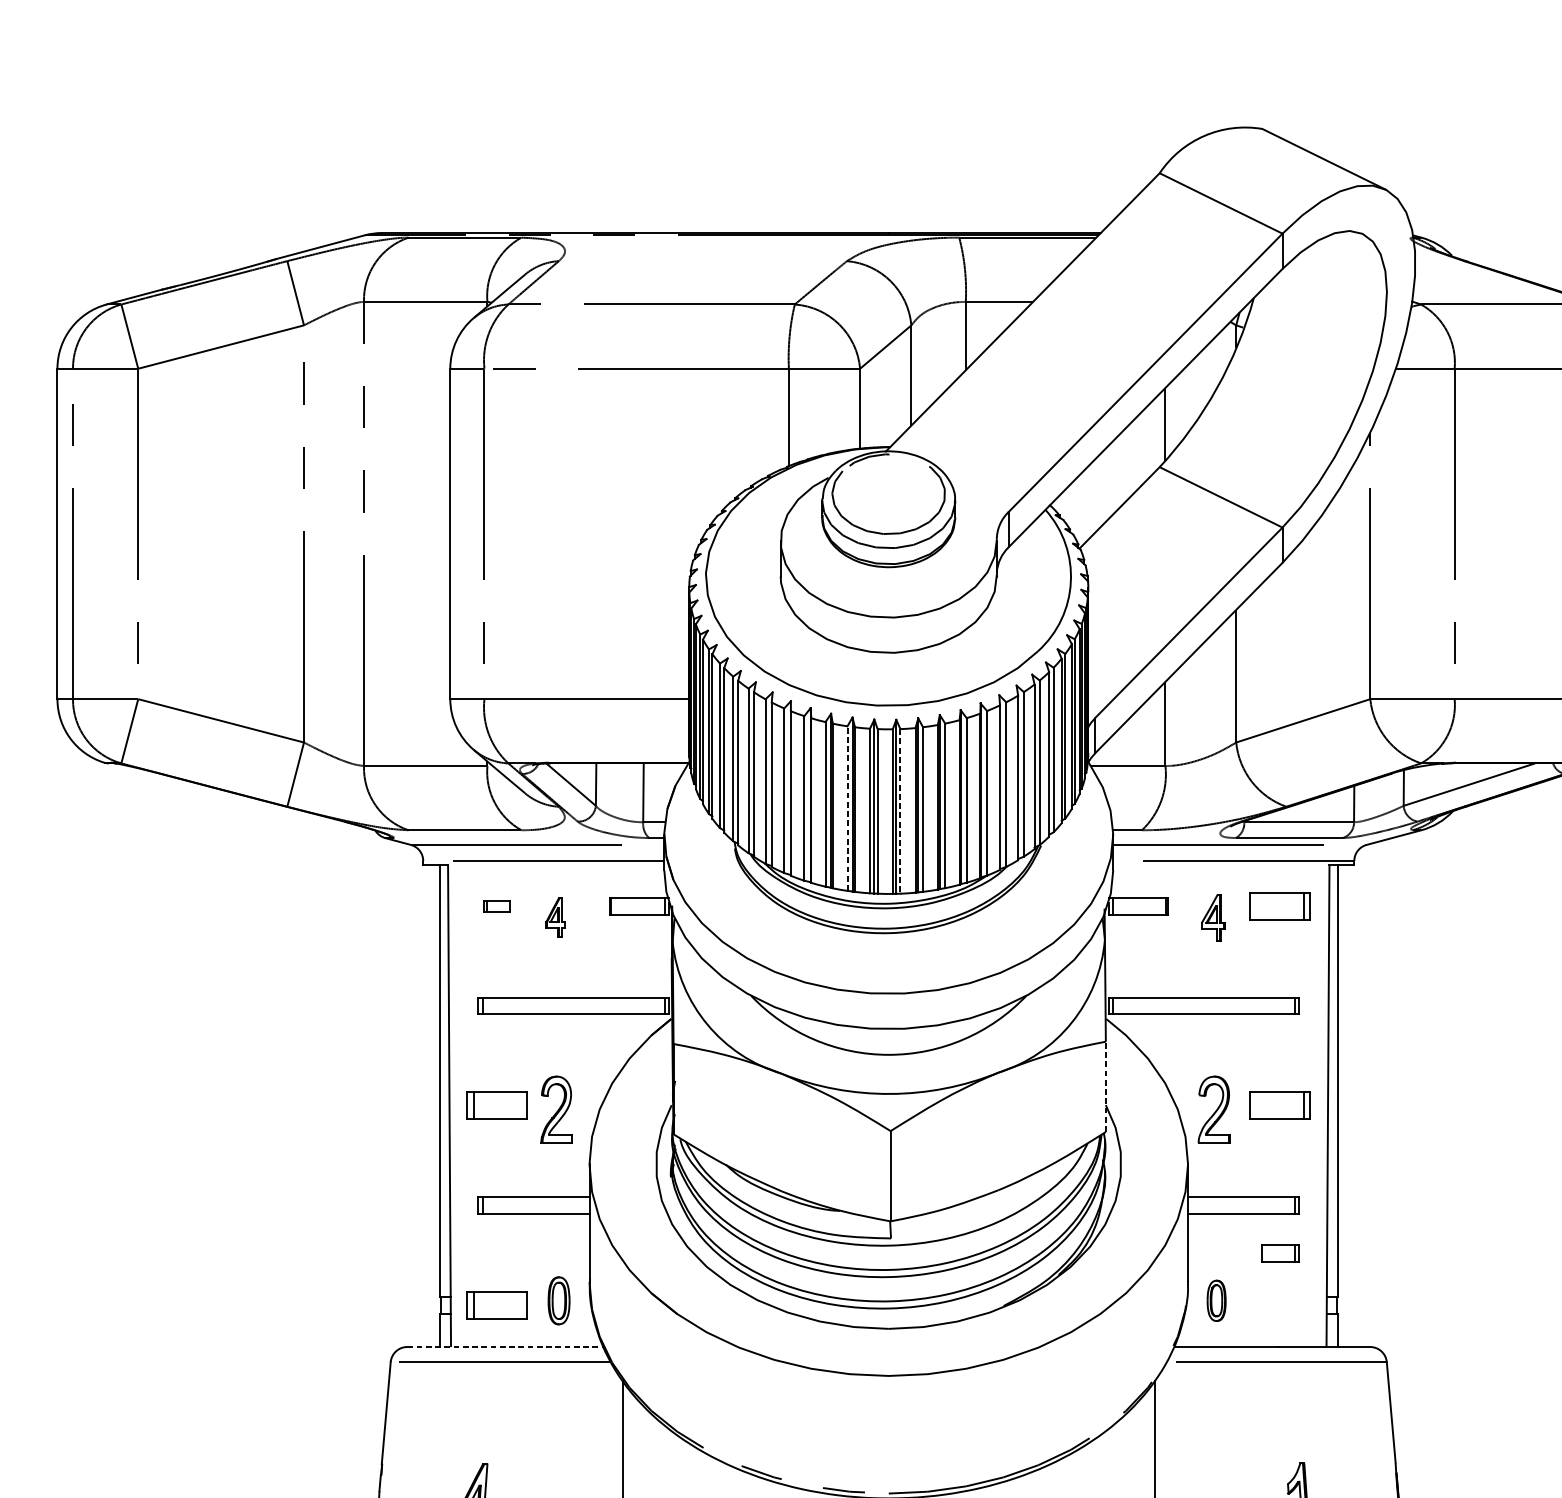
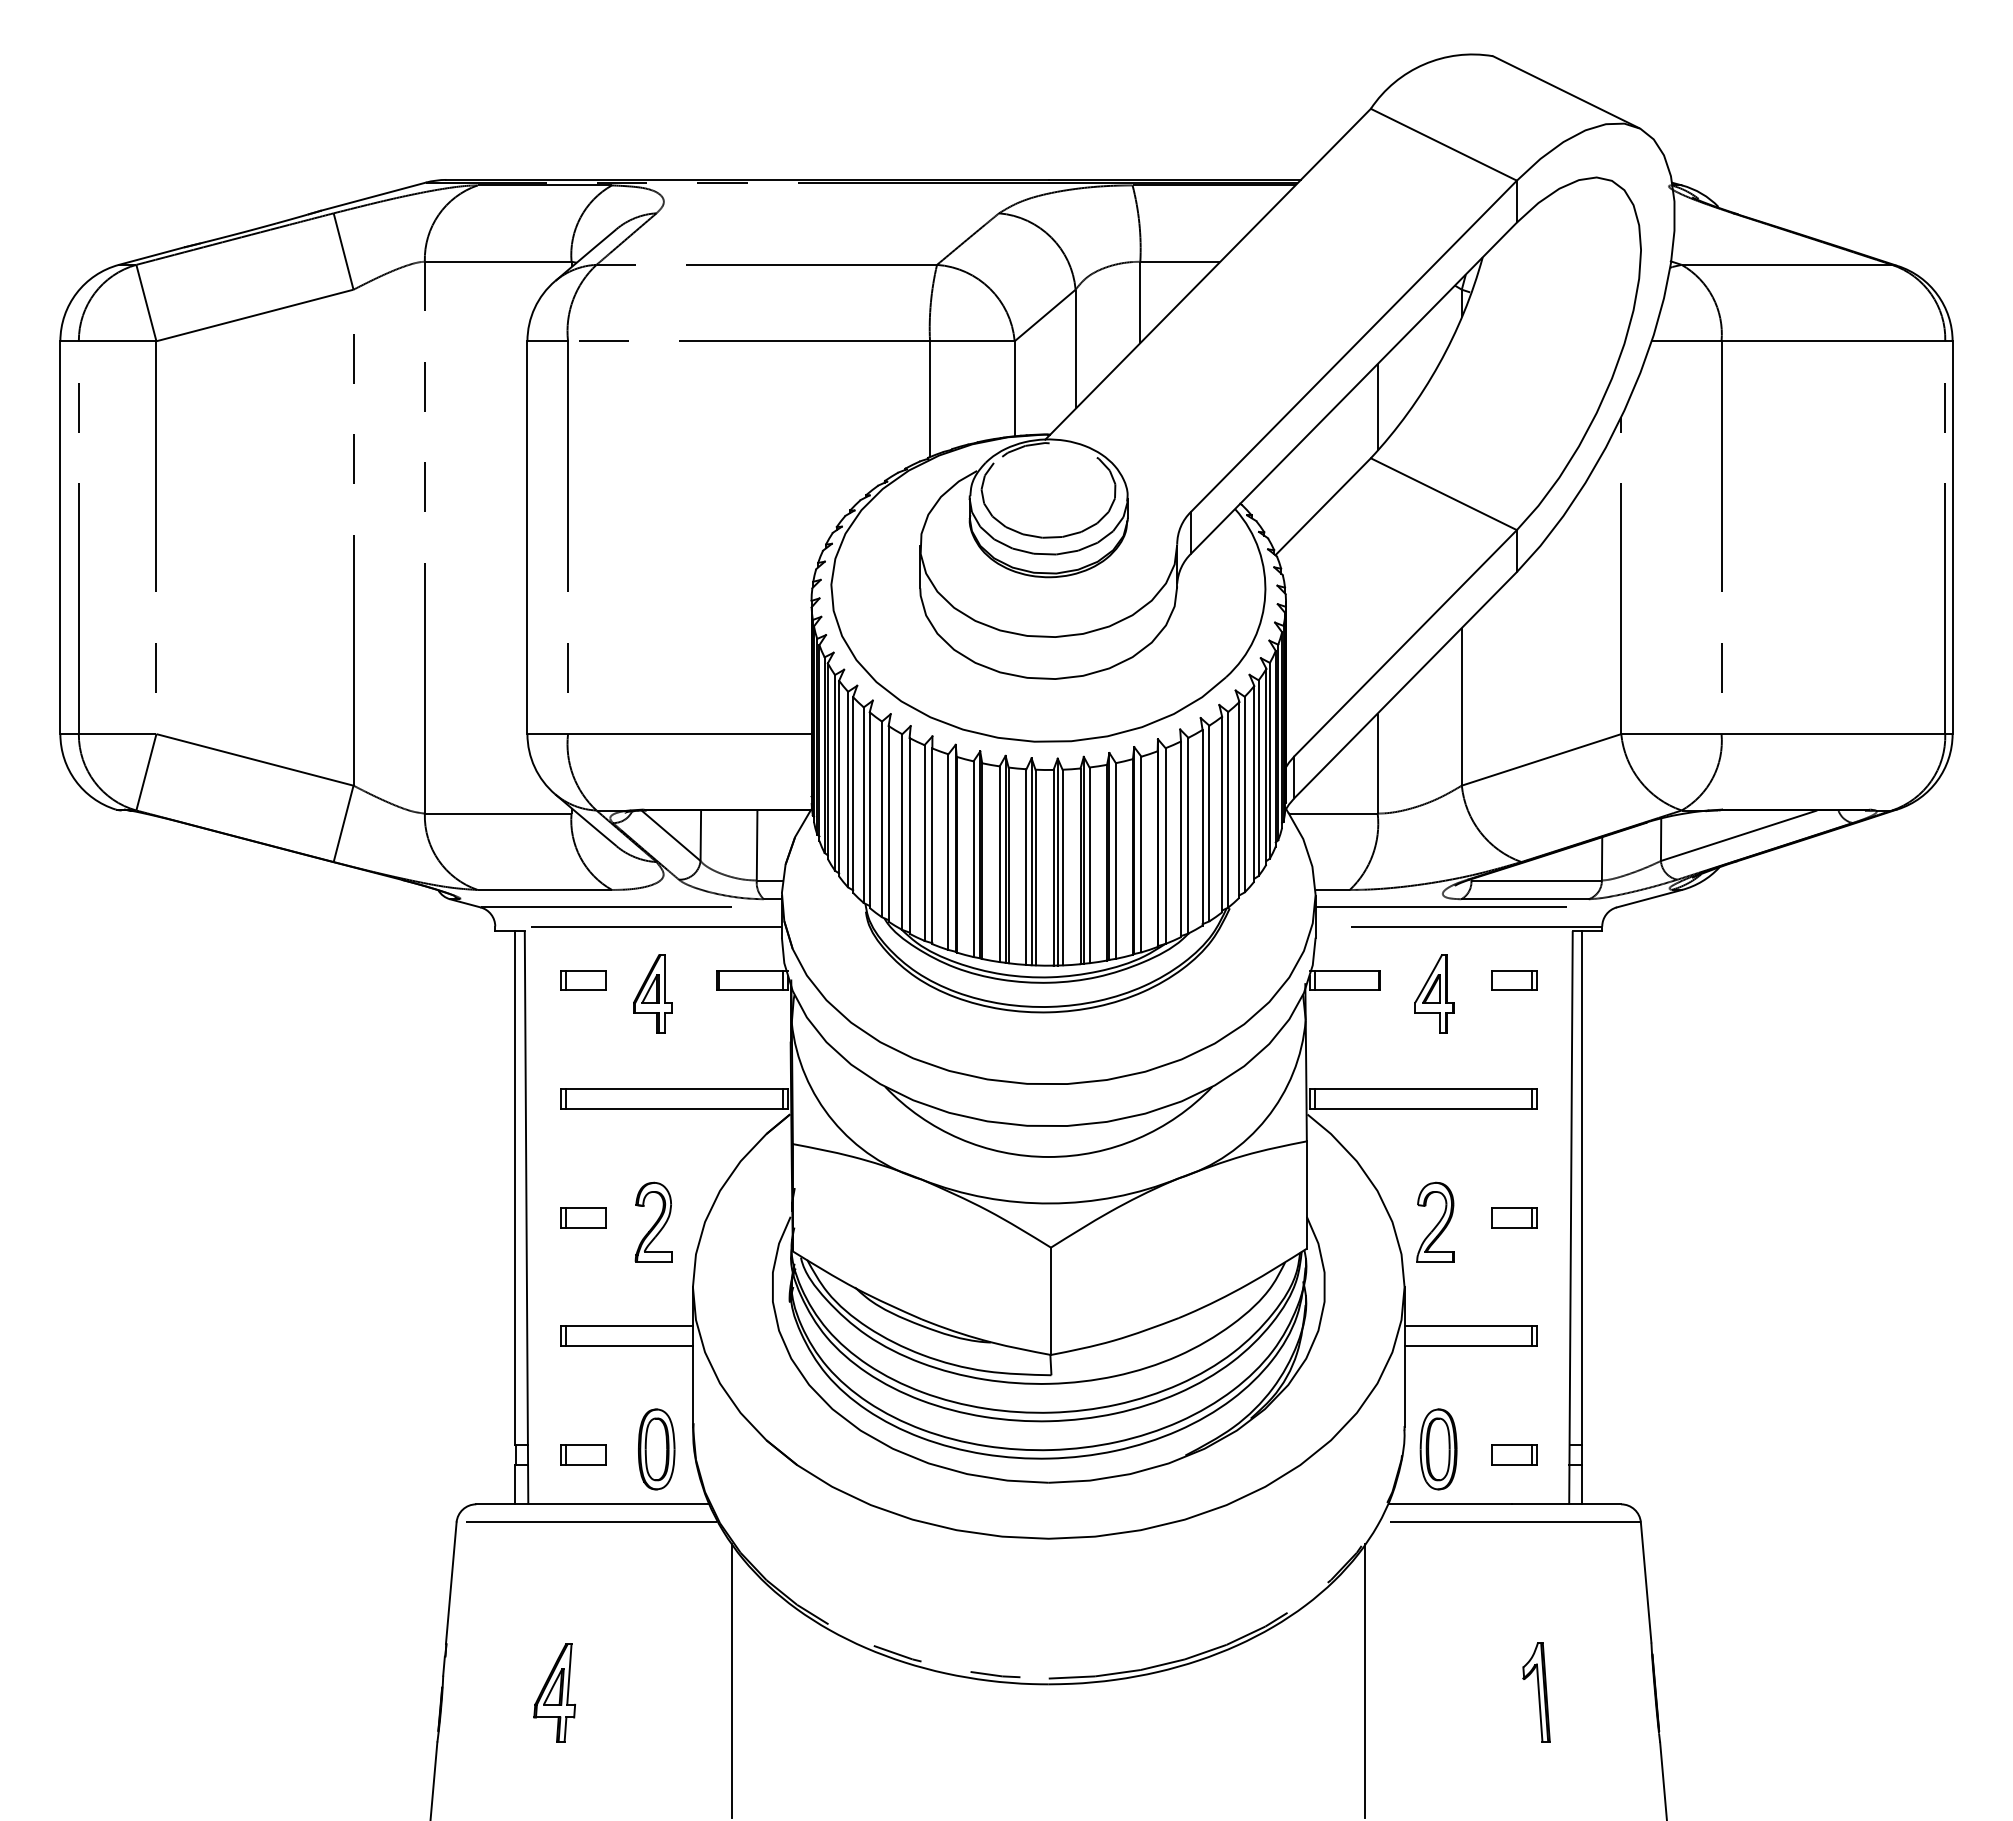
line: (847, 808) -> (999, 864), dashed -> solid
line: (900, 811) -> (1062, 867), dashed -> solid
part: (497, 906) -> (583, 980), size x1.43
part: (1280, 906) -> (1514, 980), size x0.62
part: (555, 917) -> (652, 993), size x1.67
part: (1213, 917) -> (1434, 993), size x1.43
line: (1105, 1087) -> (1306, 1195), dashed -> solid
part: (497, 1105) -> (583, 1217), size x0.62
part: (1280, 1105) -> (1514, 1217), size x0.62
part: (1280, 1252) -> (1514, 1454), moved
part: (558, 1300) -> (656, 1449), size x1.43
part: (1216, 1300) -> (1438, 1449), size x1.67
part: (497, 1305) -> (583, 1454), size x0.62
line: (505, 1347) -> (593, 1504), dashed -> solid

